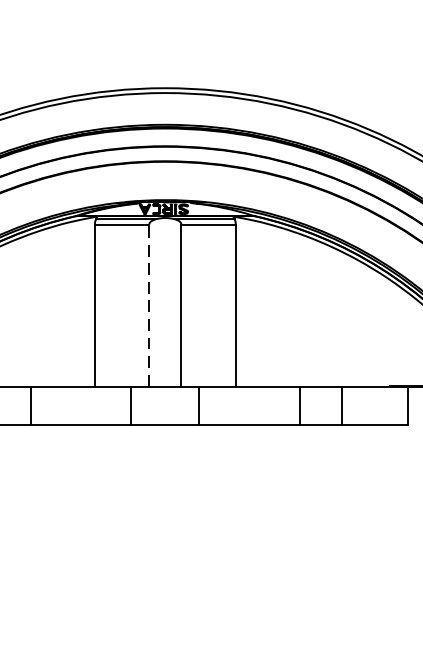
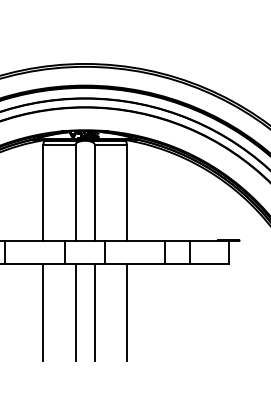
line: (149, 305) -> (75, 192), dashed -> solid
line: (94, 507) -> (43, 312), added
line: (149, 507) -> (75, 312), added
line: (181, 507) -> (94, 312), added
line: (235, 507) -> (126, 312), added

